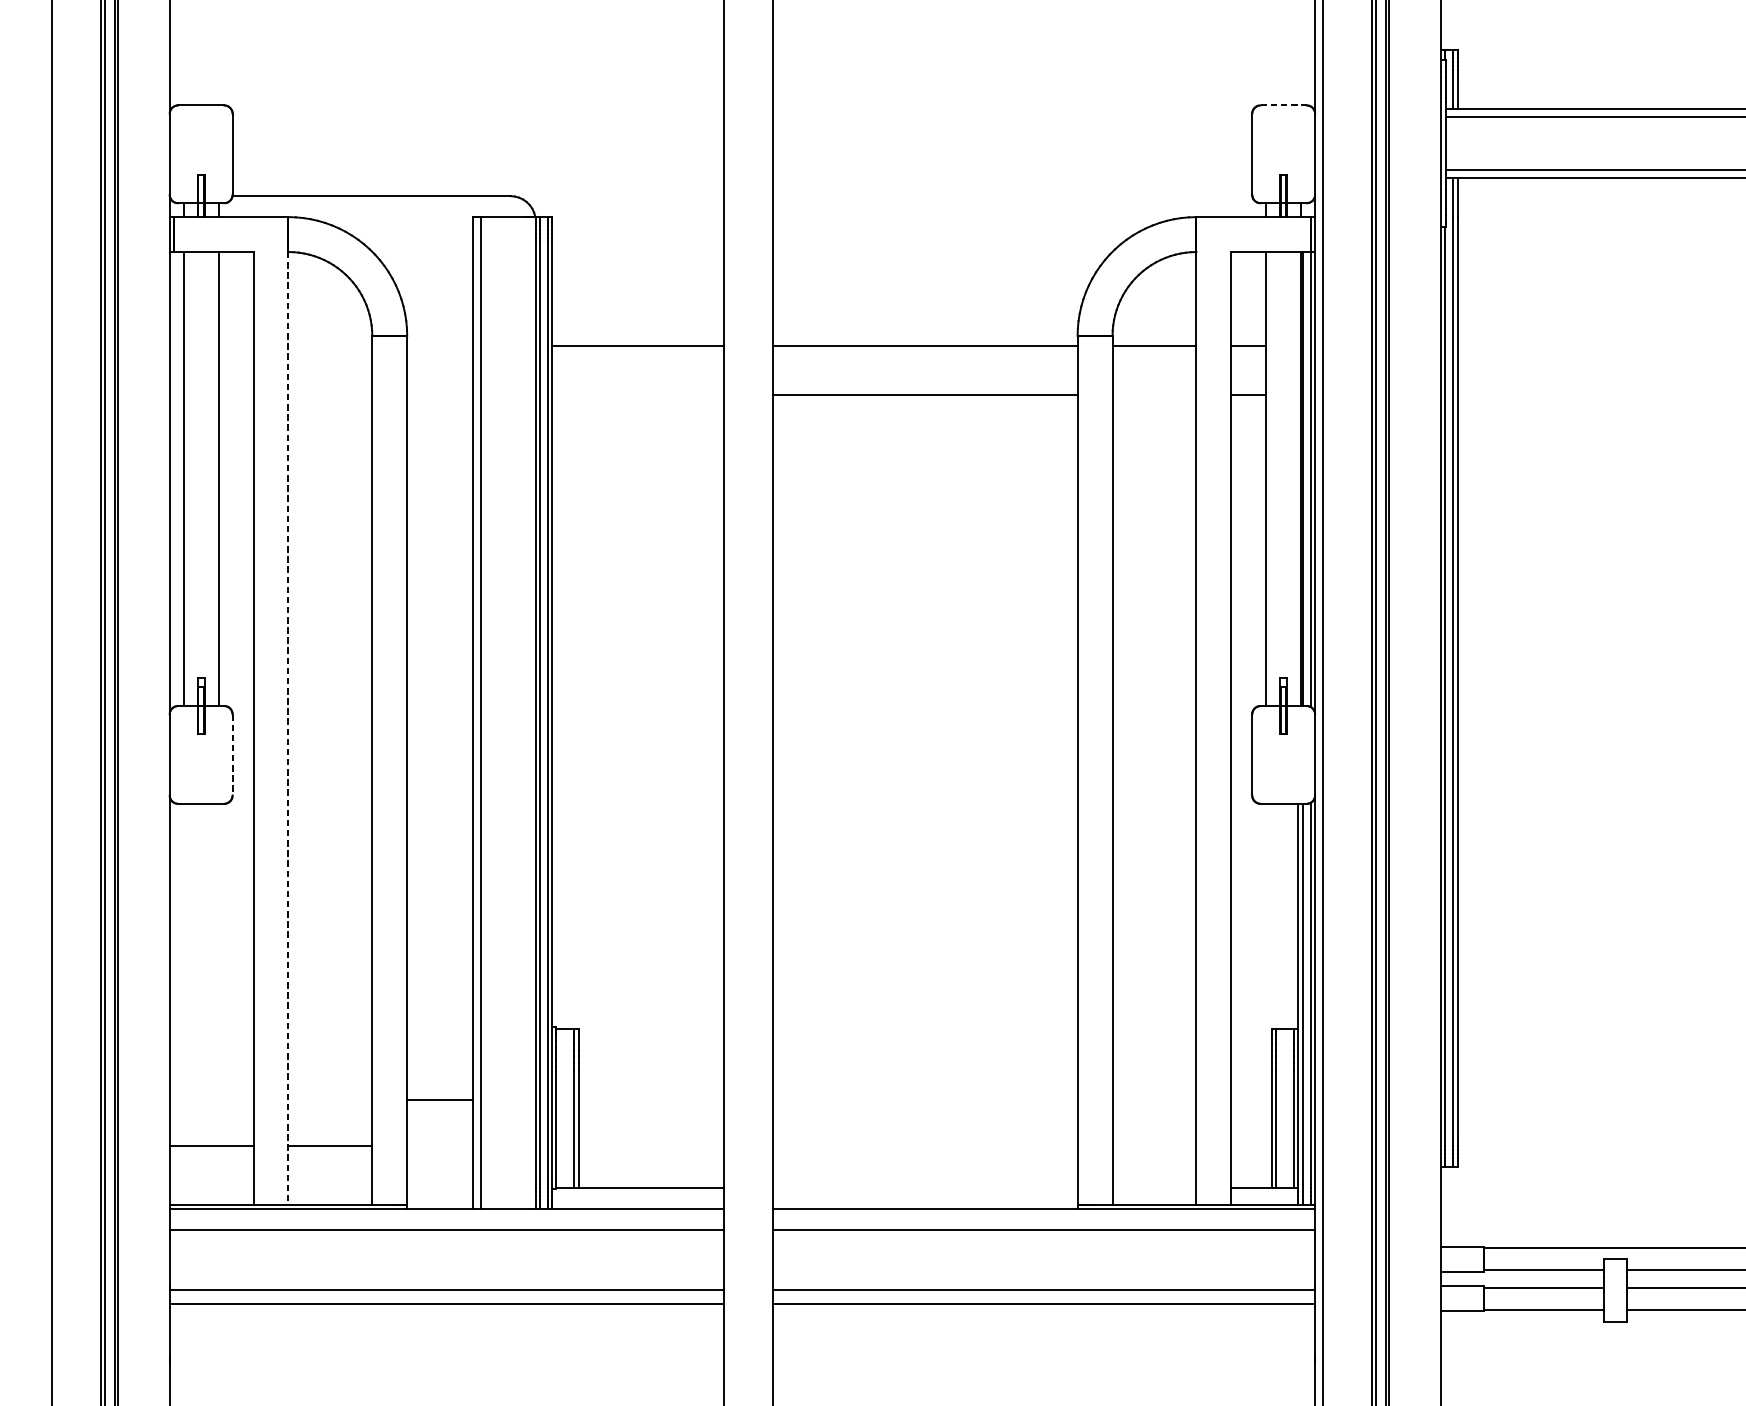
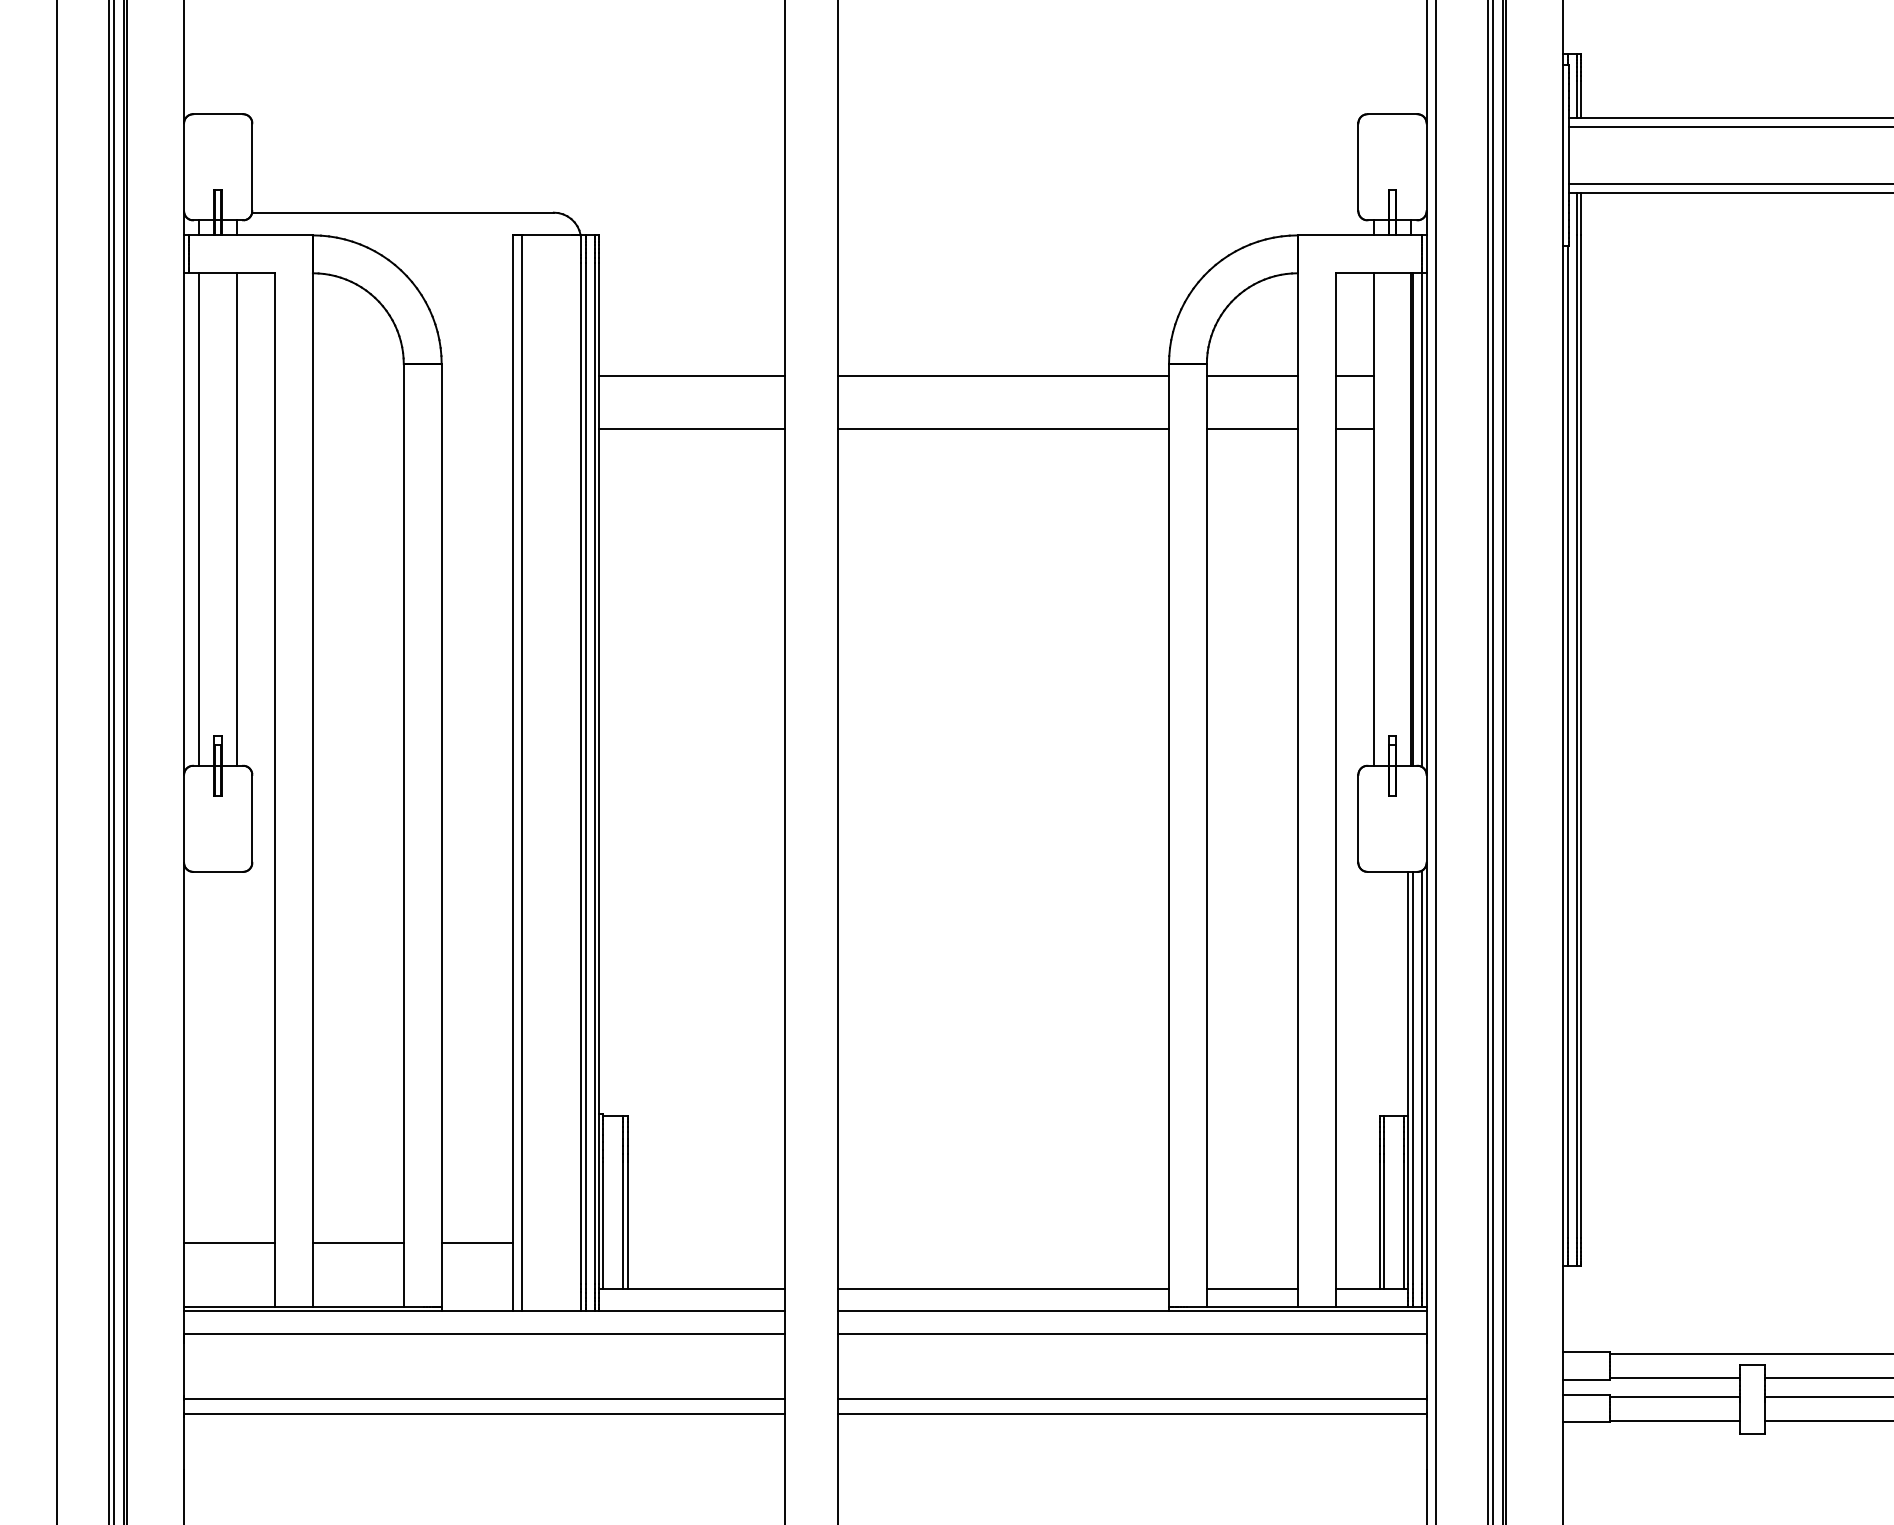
line: (1283, 105) -> (1392, 114), dashed -> solid
line: (637, 395) -> (691, 428), added
line: (1153, 395) -> (1251, 428), added
line: (288, 727) -> (312, 789), dashed -> solid
line: (232, 754) -> (252, 818), dashed -> solid
line: (439, 1100) -> (476, 1243), moved
line: (925, 1187) -> (1003, 1288), added
line: (1153, 1187) -> (1251, 1288), added

